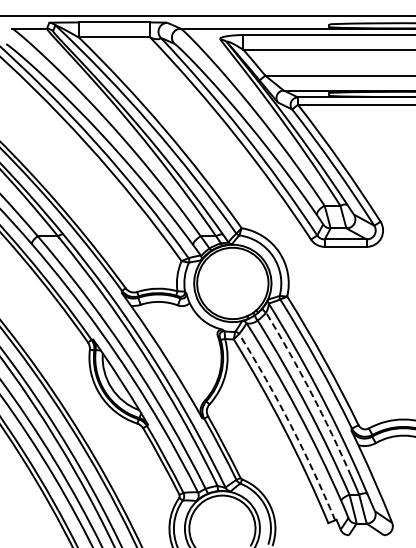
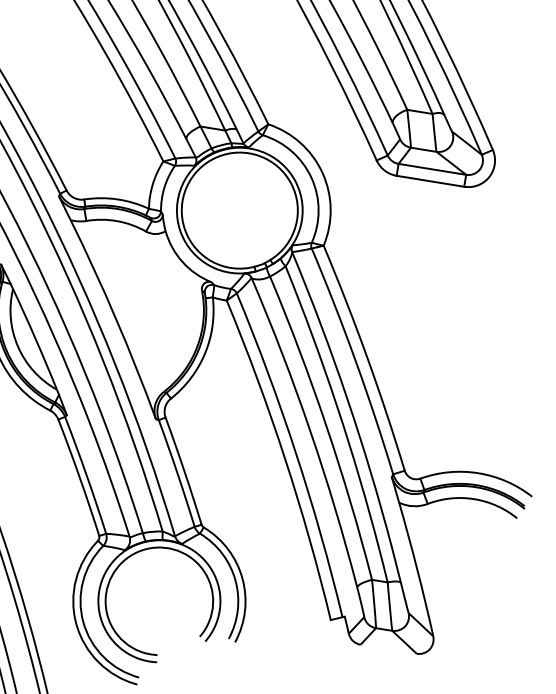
arc: (311, 393) -> (337, 407), dashed -> solid
arc: (290, 425) -> (295, 453), dashed -> solid

